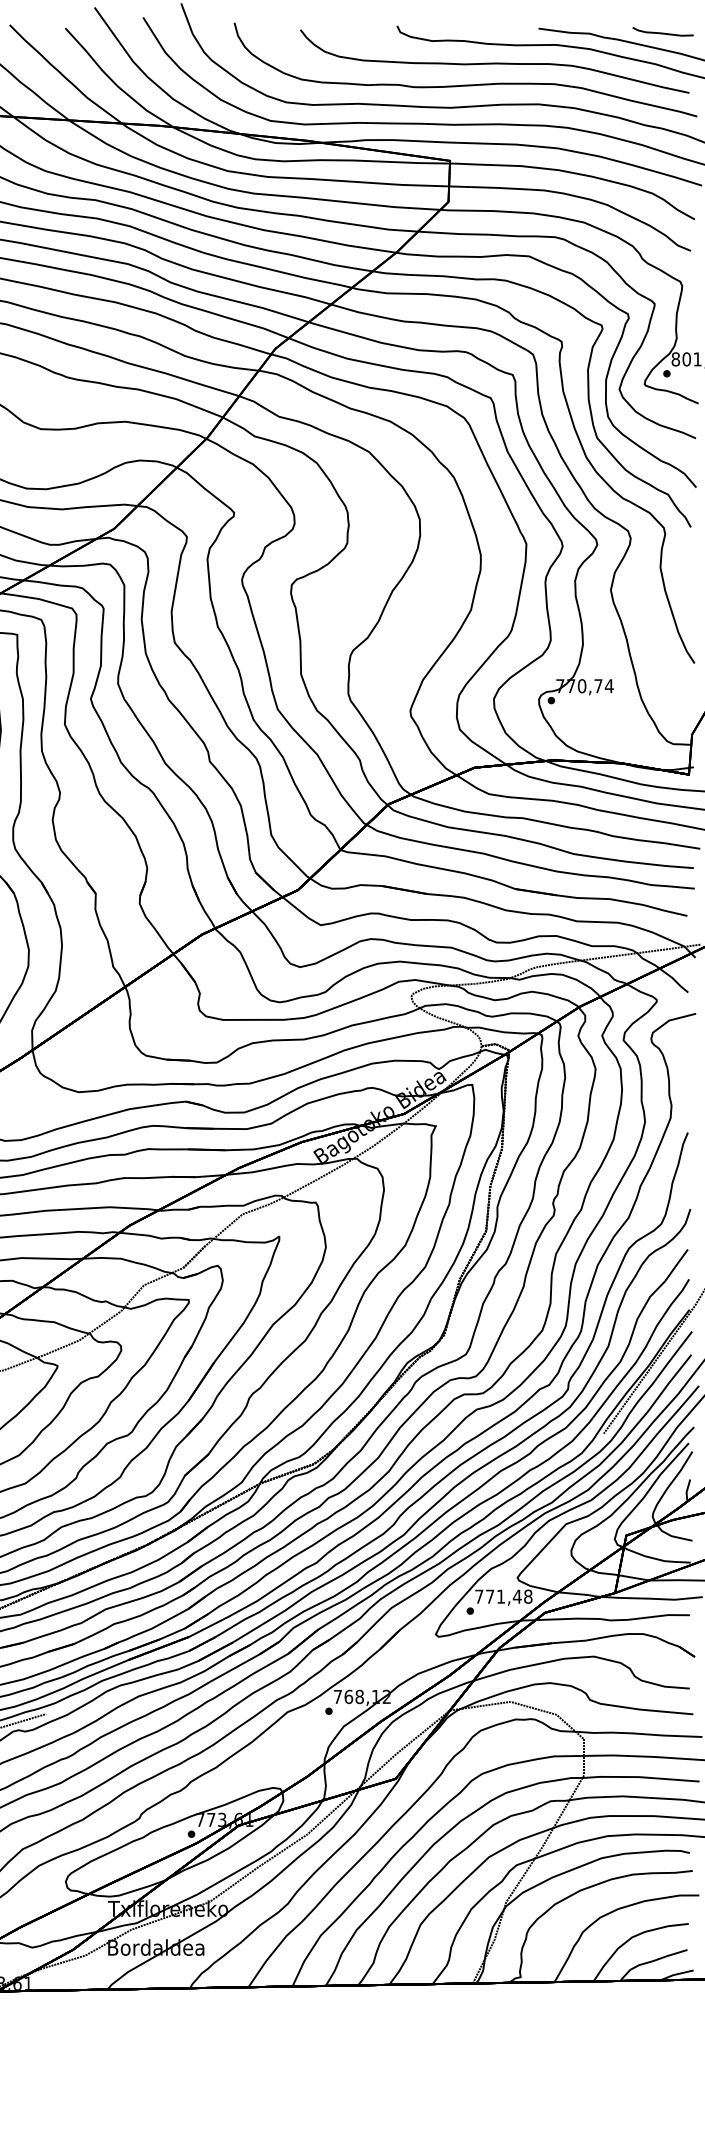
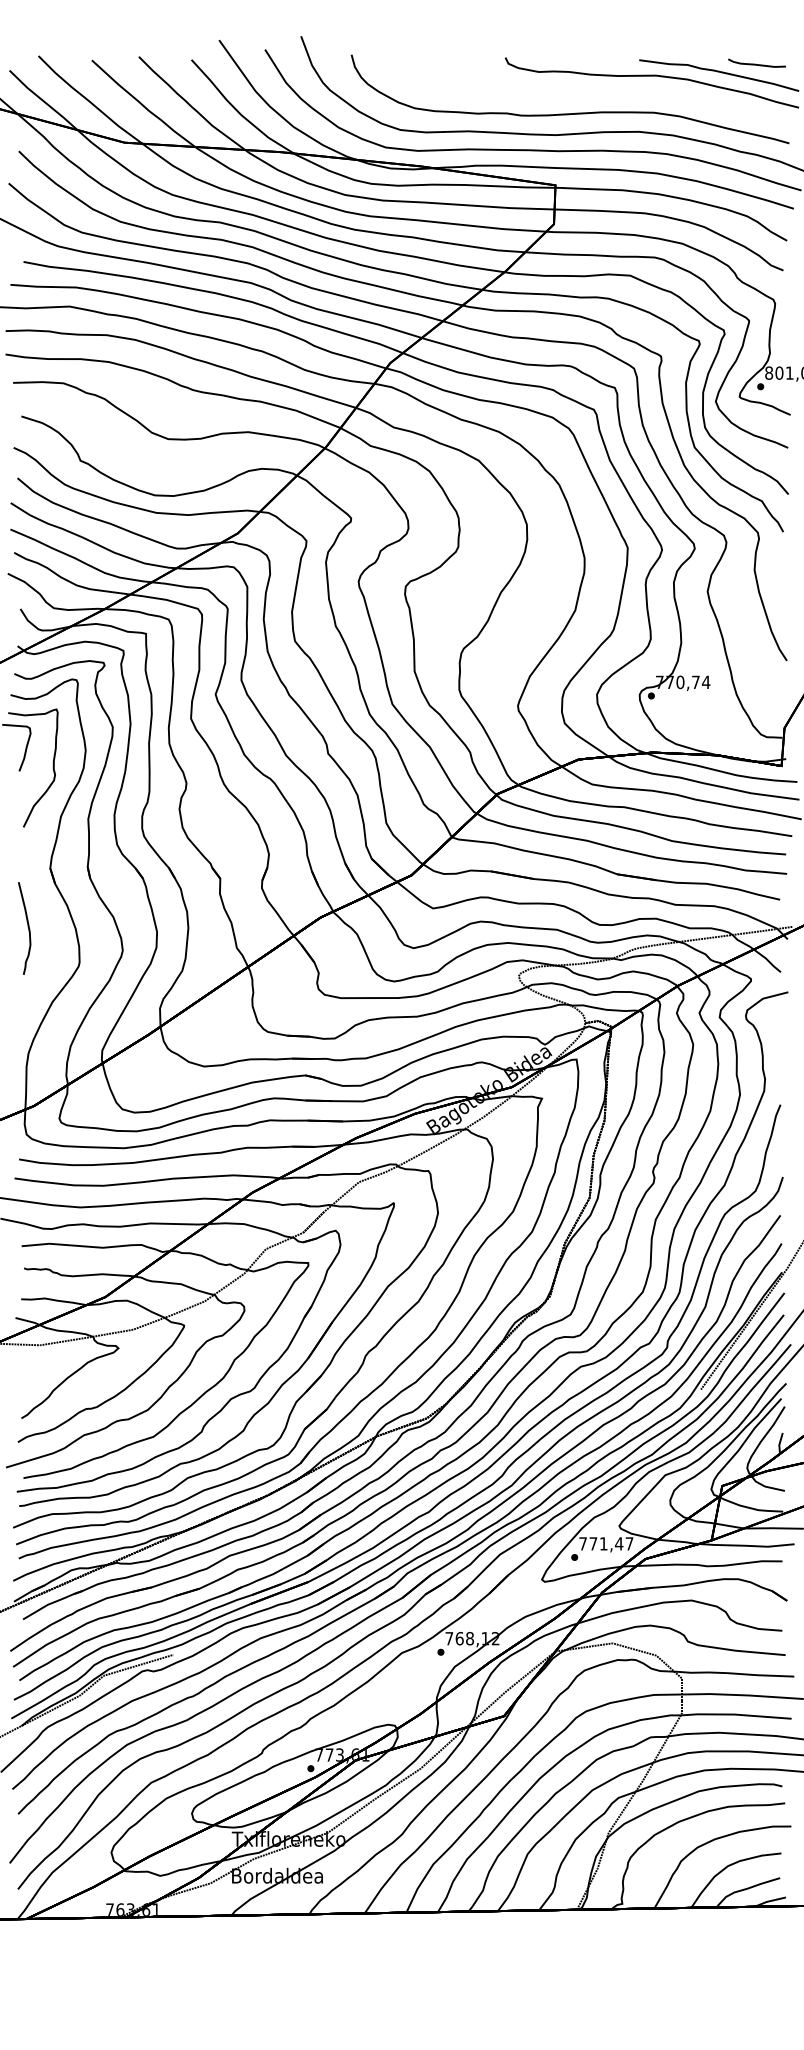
curve: (494, 62) -> (597, 92), removed
text: (528, 1596) -> (629, 1543), 771,48 -> 771,47

